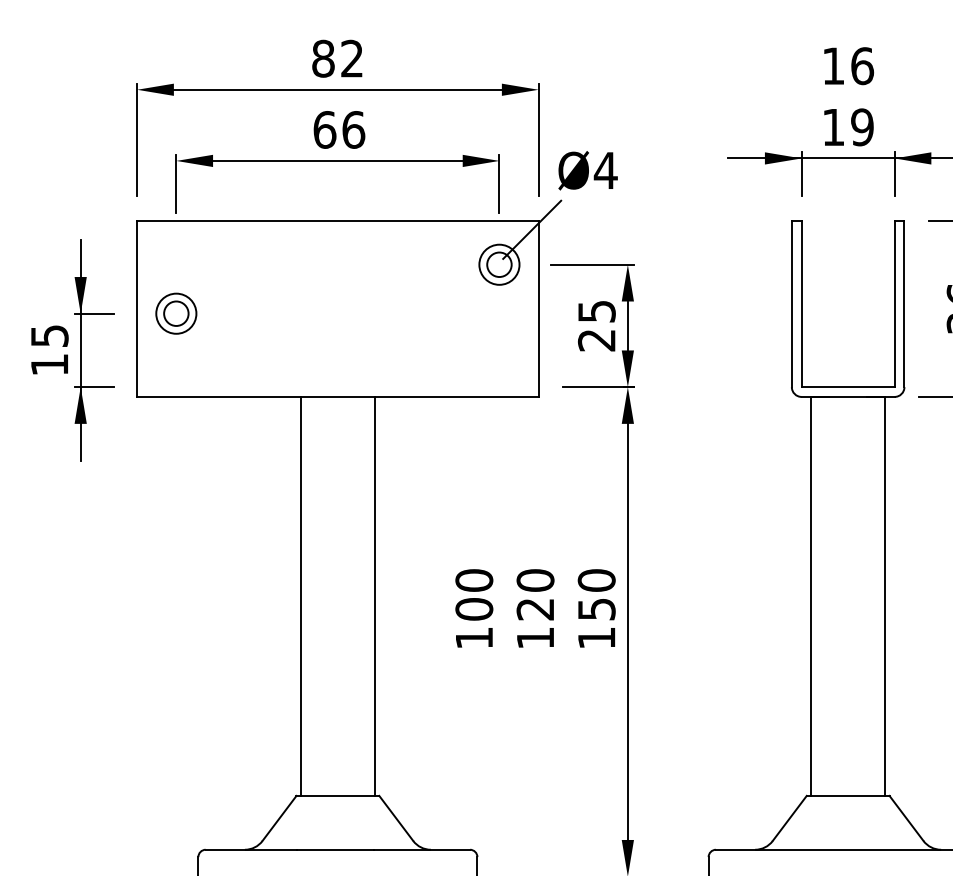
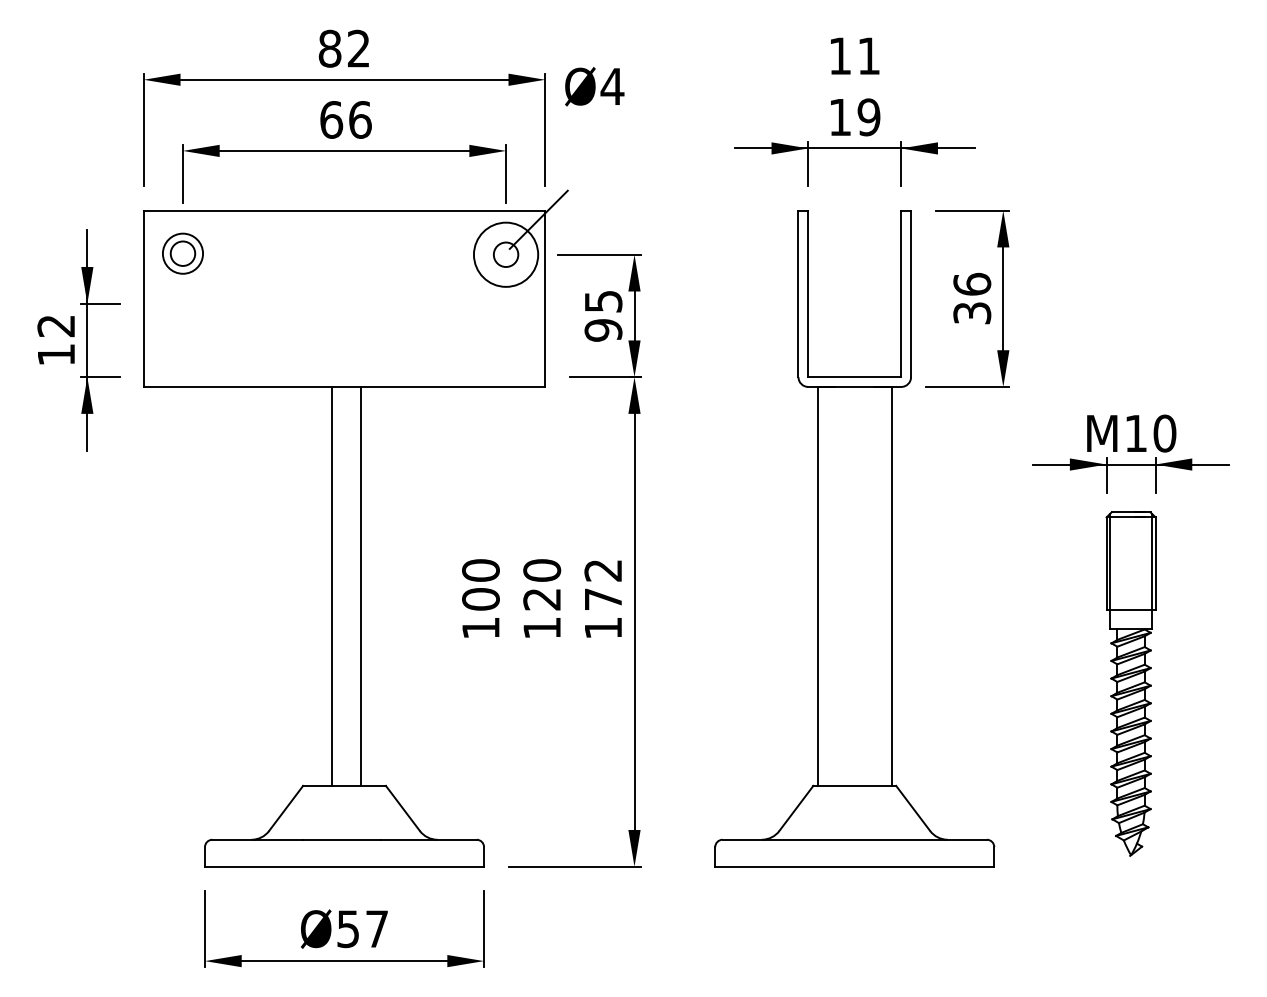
text: (862, 66) -> (869, 56), 16 -> 11
text: (587, 170) -> (594, 86), moved
circle: (499, 264) -> (506, 254), size x1.6
part: (175, 313) -> (182, 253), moved
text: (49, 336) -> (56, 326), 15 -> 12
text: (596, 340) -> (603, 330), 25 -> 95
text: (596, 594) -> (603, 584), 150 -> 172
line: (300, 595) -> (360, 585), moved
line: (374, 595) -> (332, 585), moved

